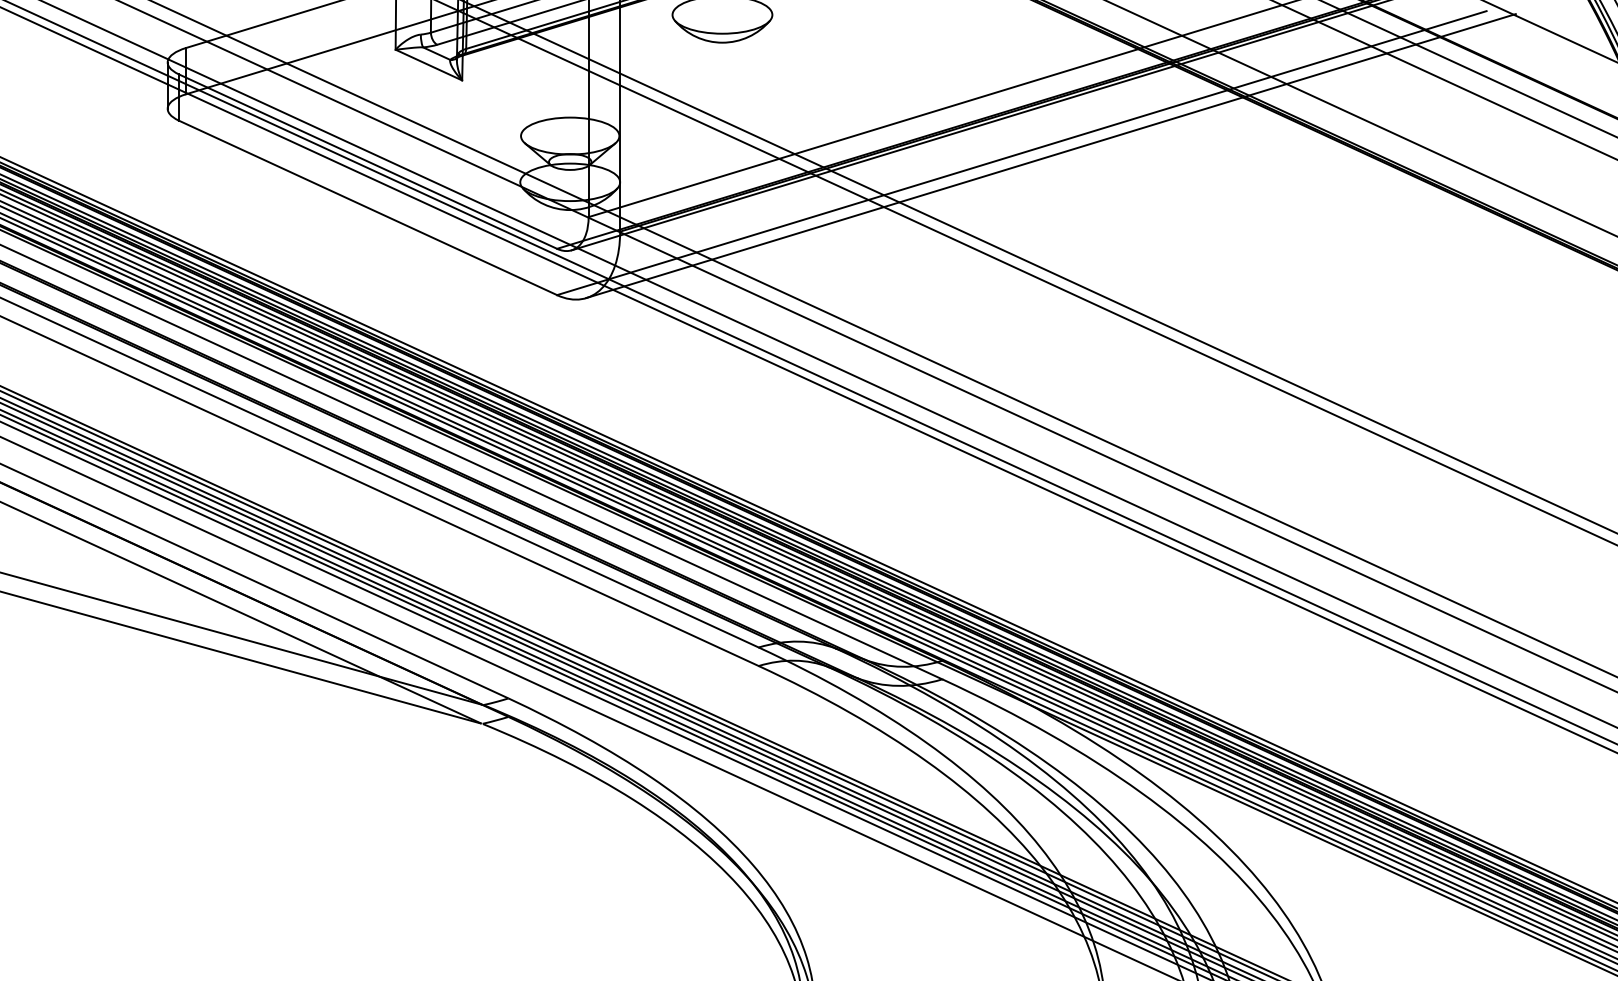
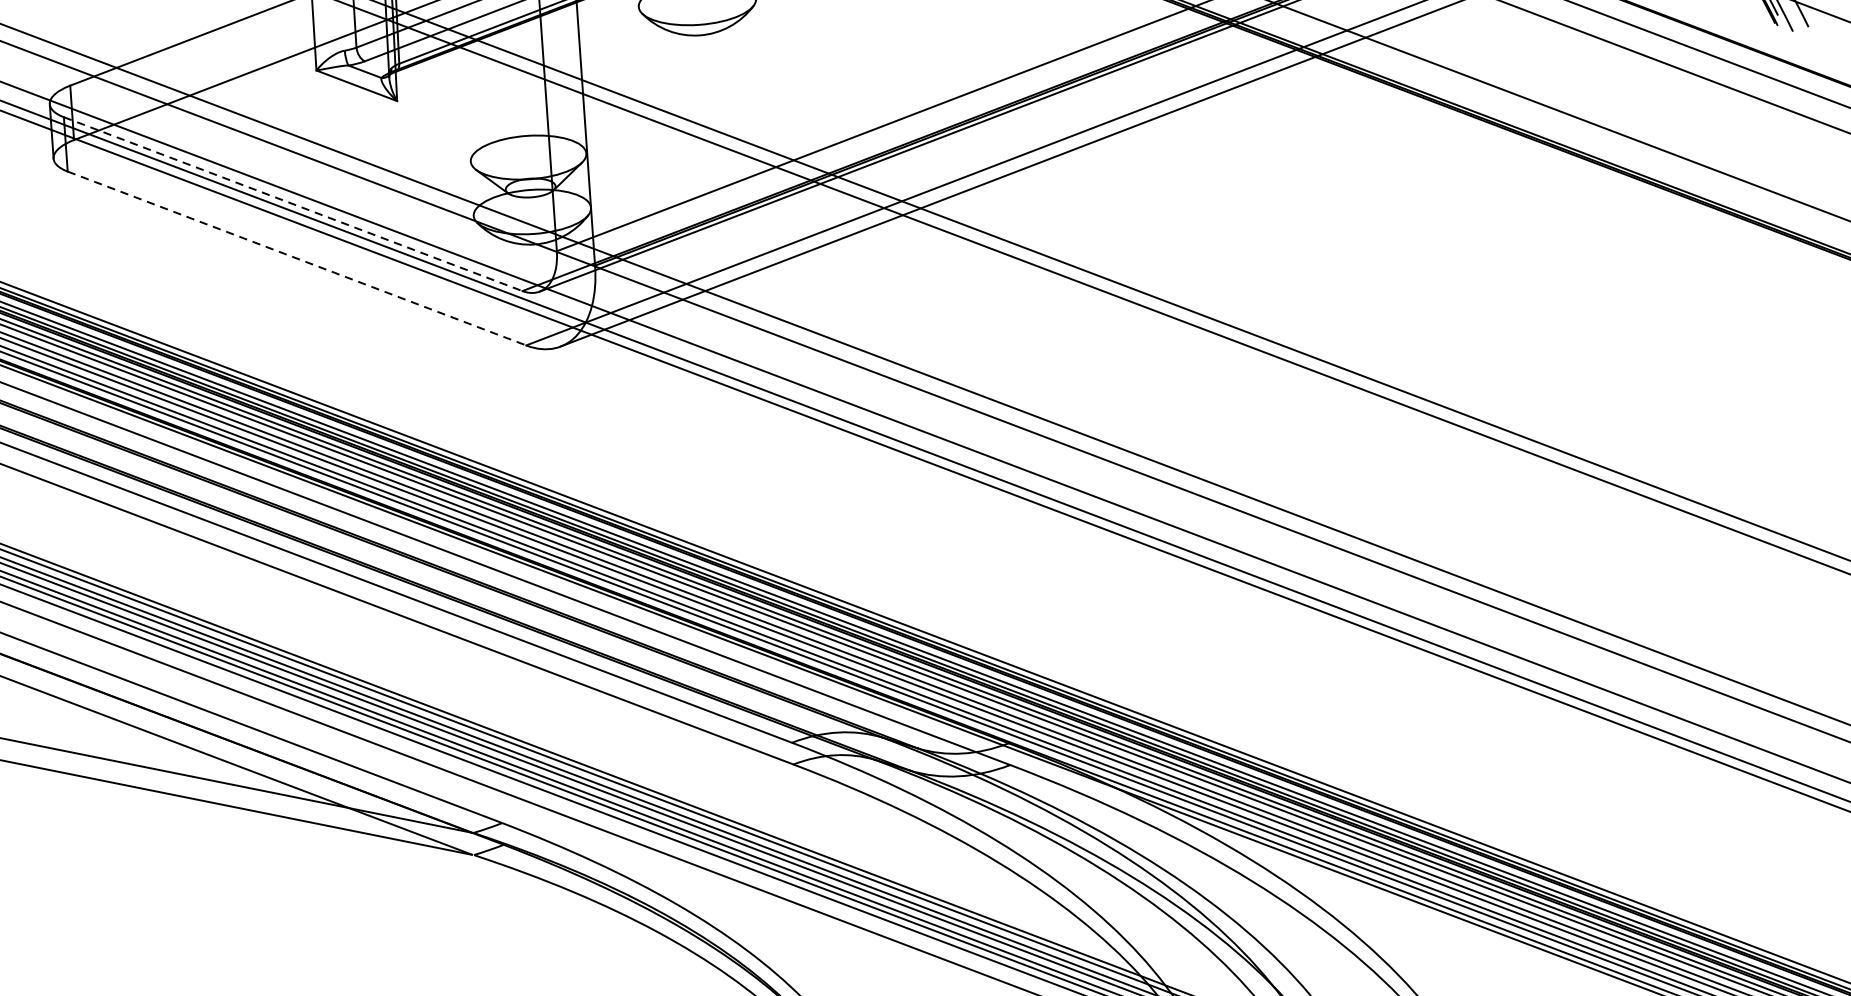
line: (368, 161) -> (293, 204), solid -> dashed
line: (368, 208) -> (297, 259), solid -> dashed

